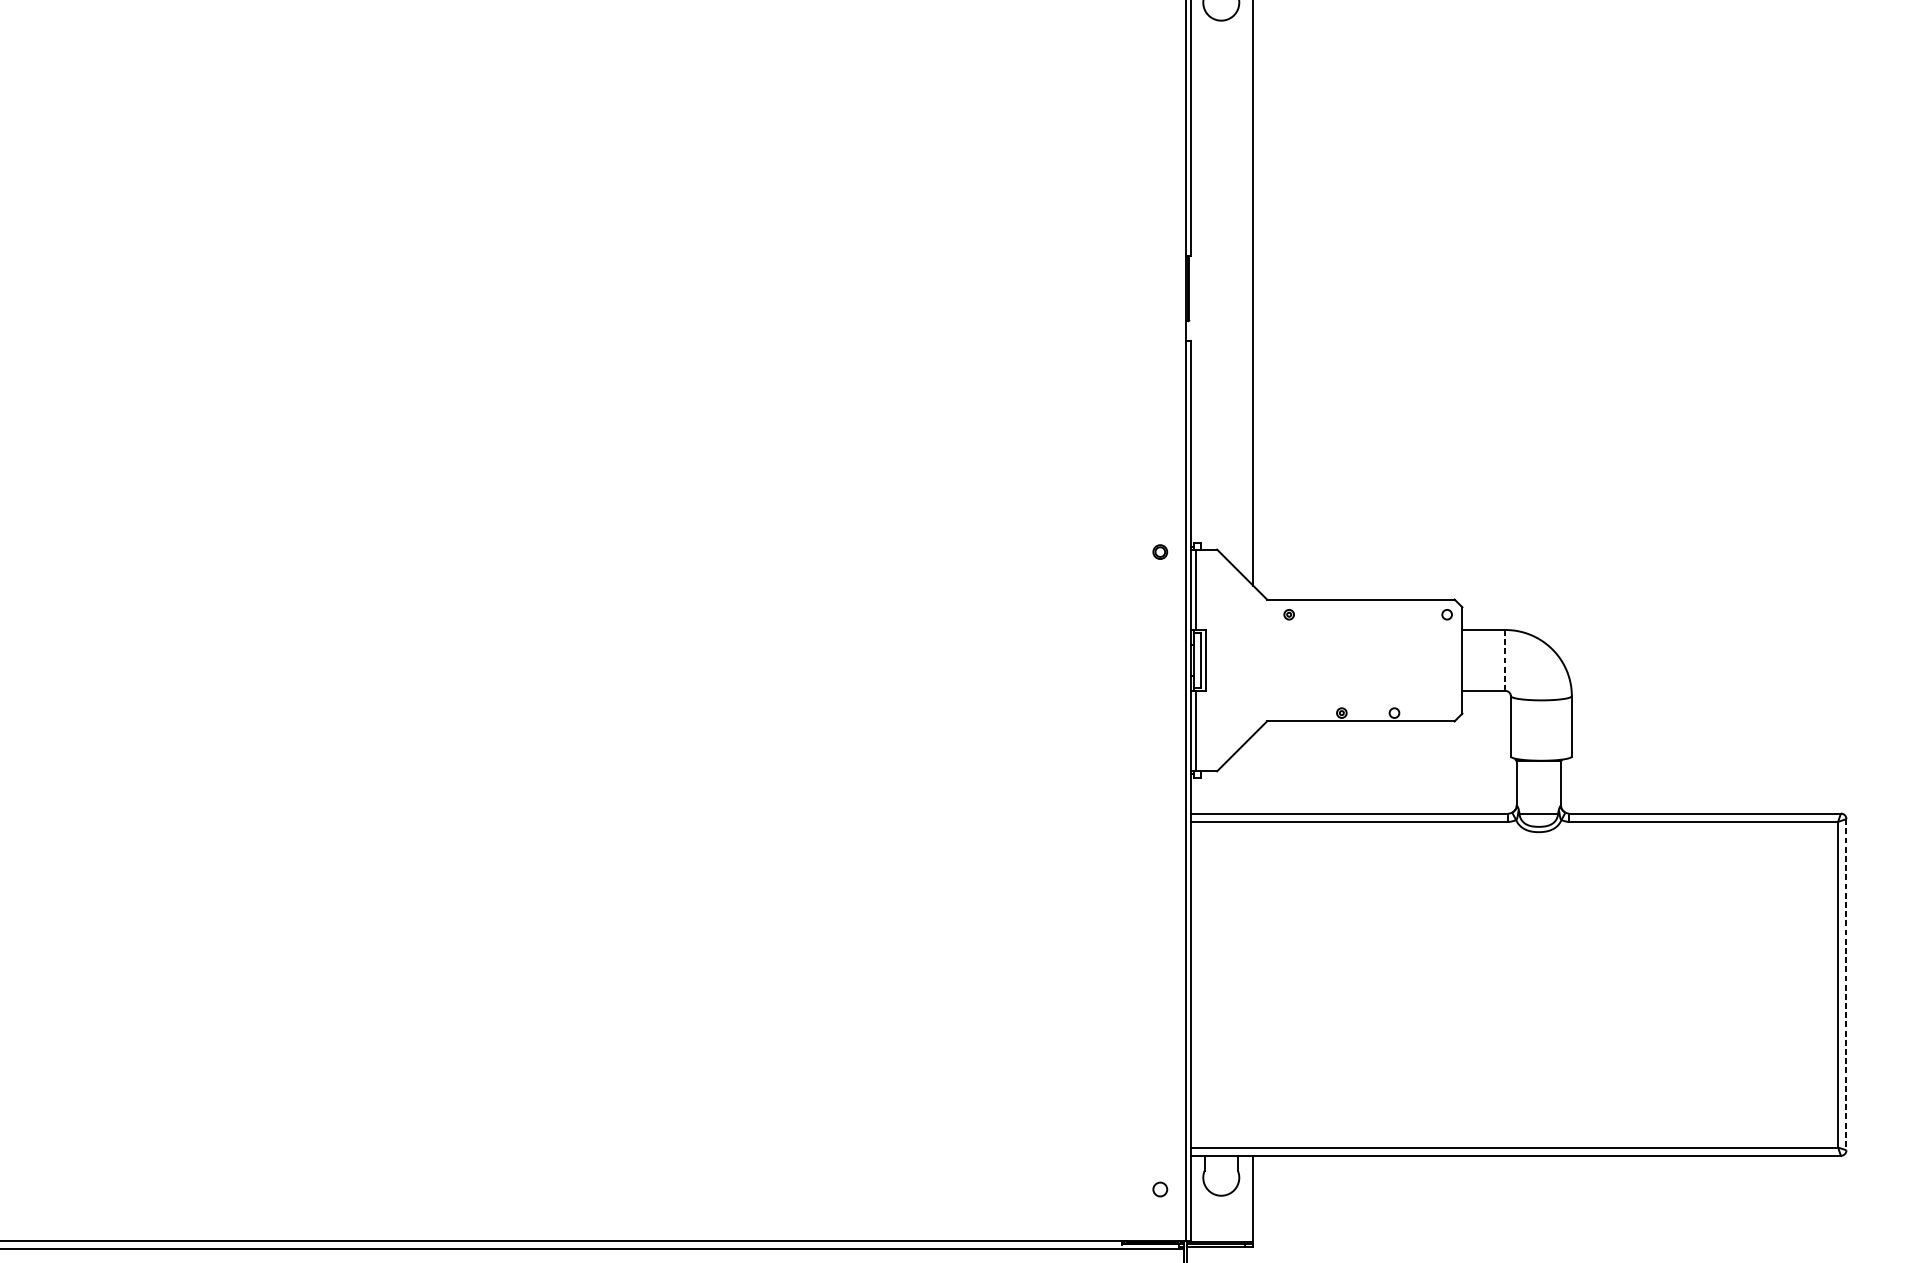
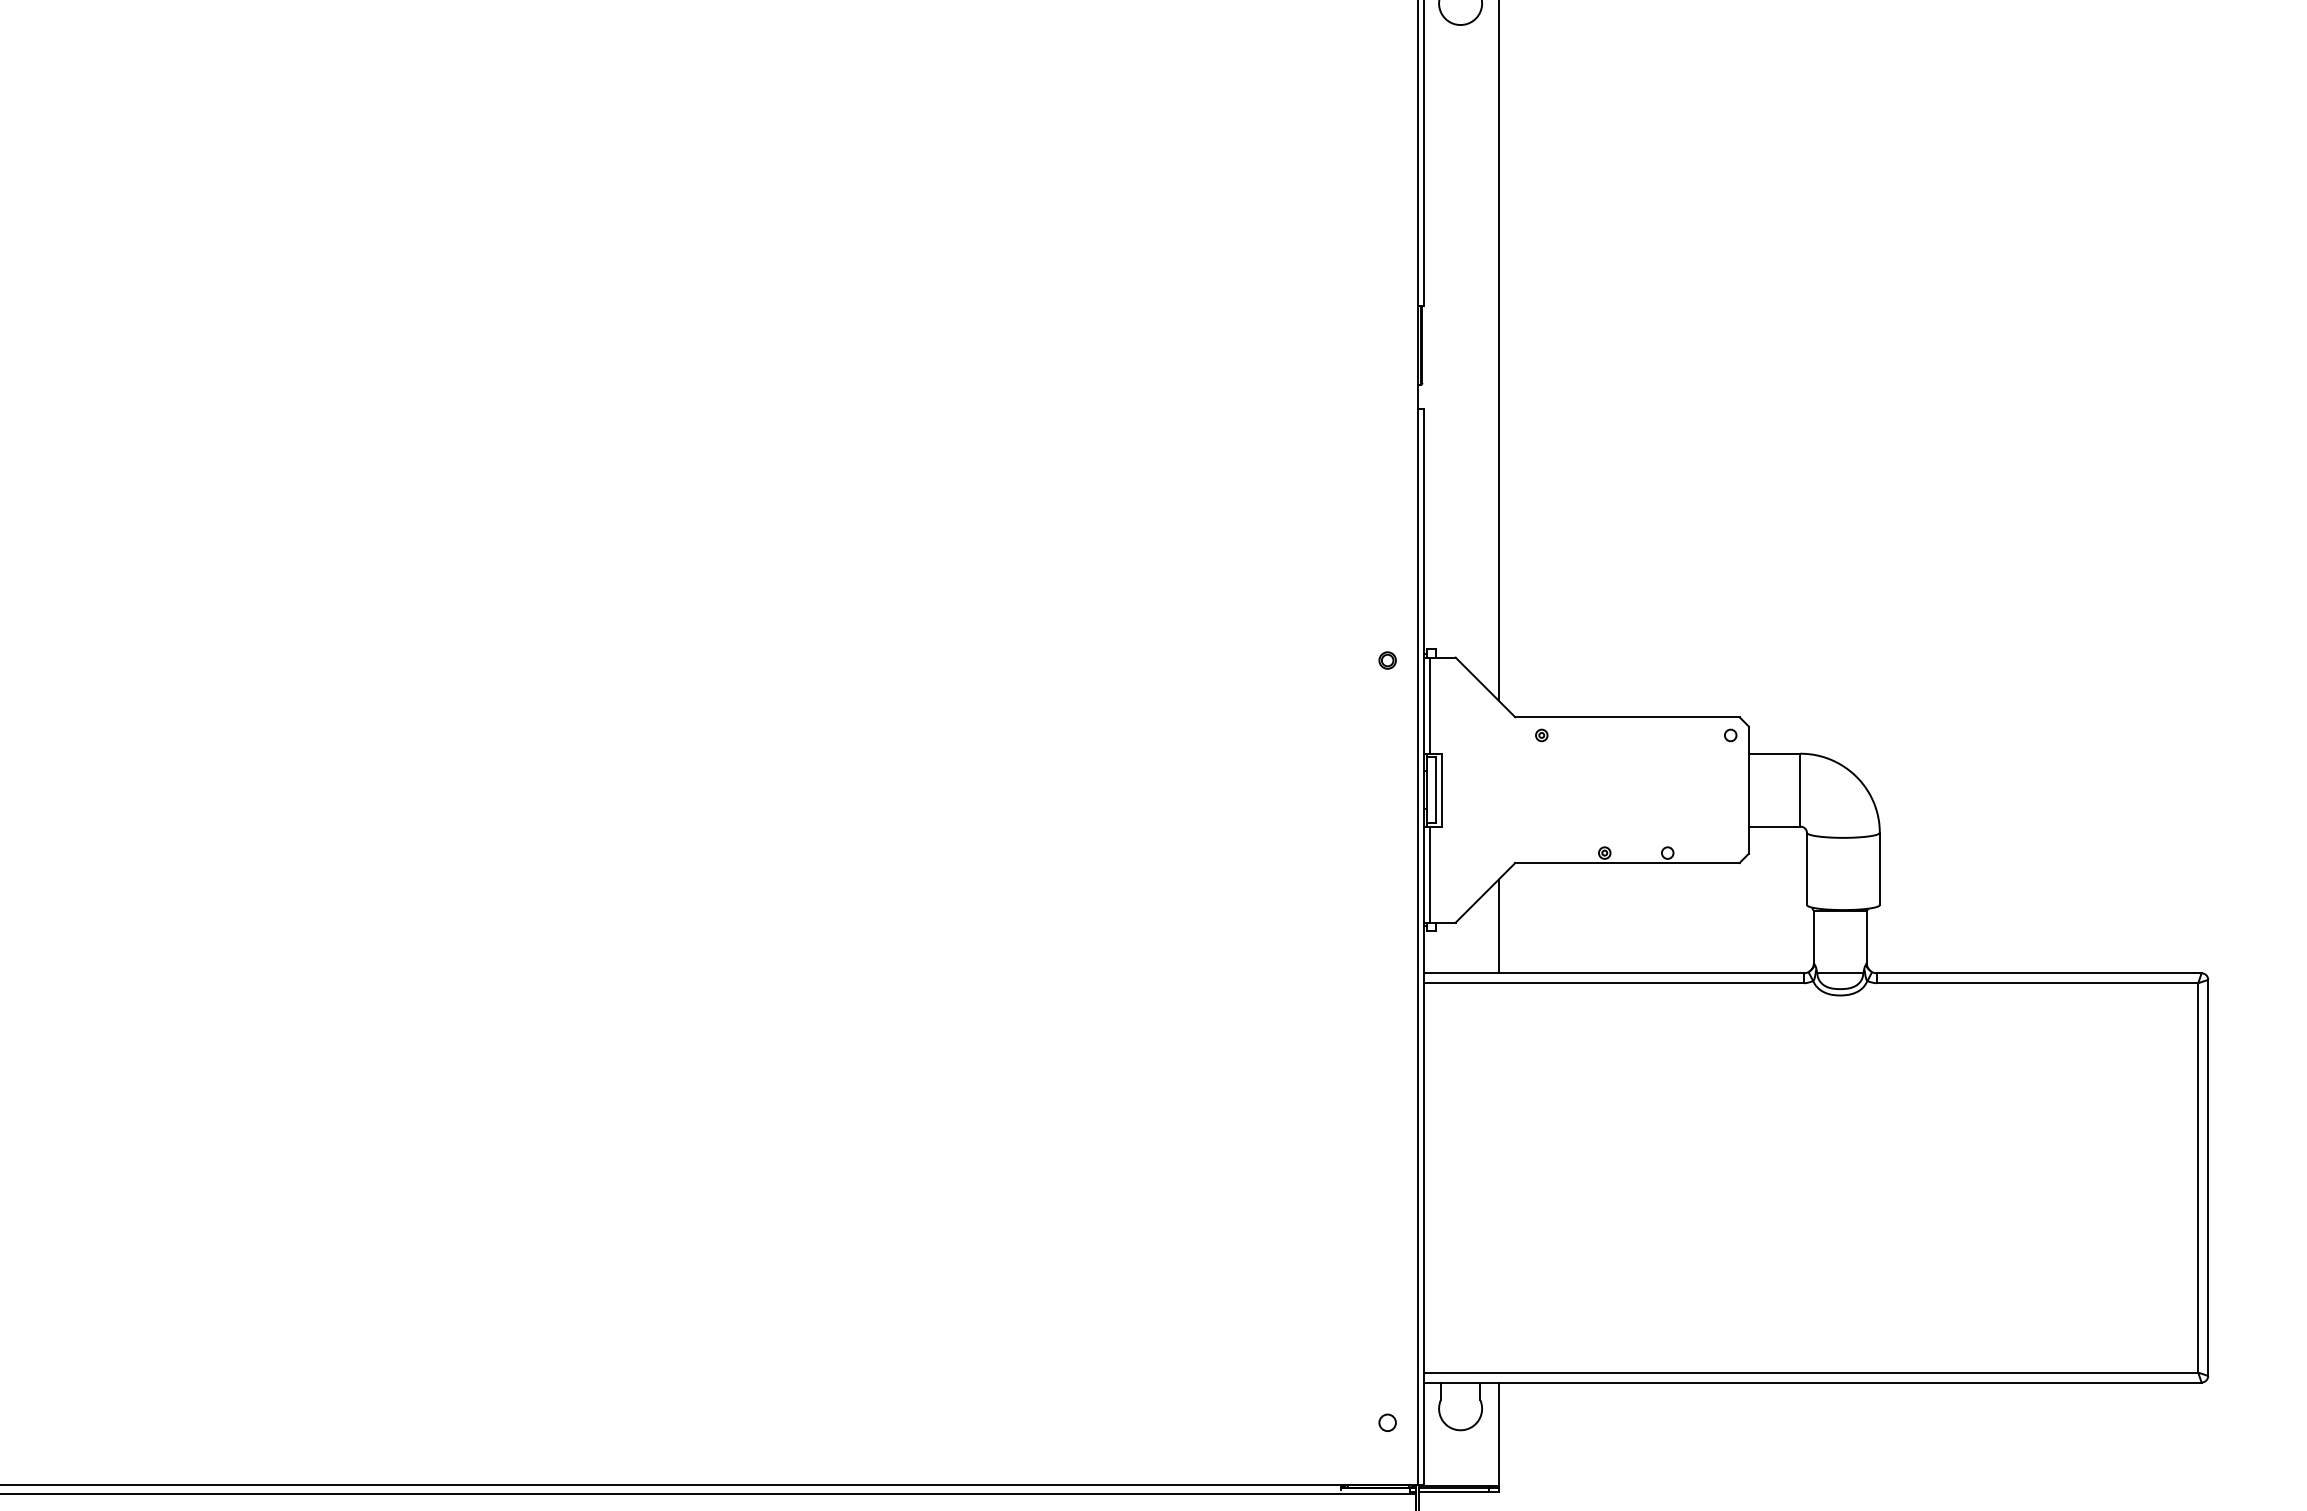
line: (1505, 659) -> (1800, 789), dashed -> solid
line: (1252, 774) -> (1498, 926), added
line: (1846, 985) -> (2208, 1178), dashed -> solid

